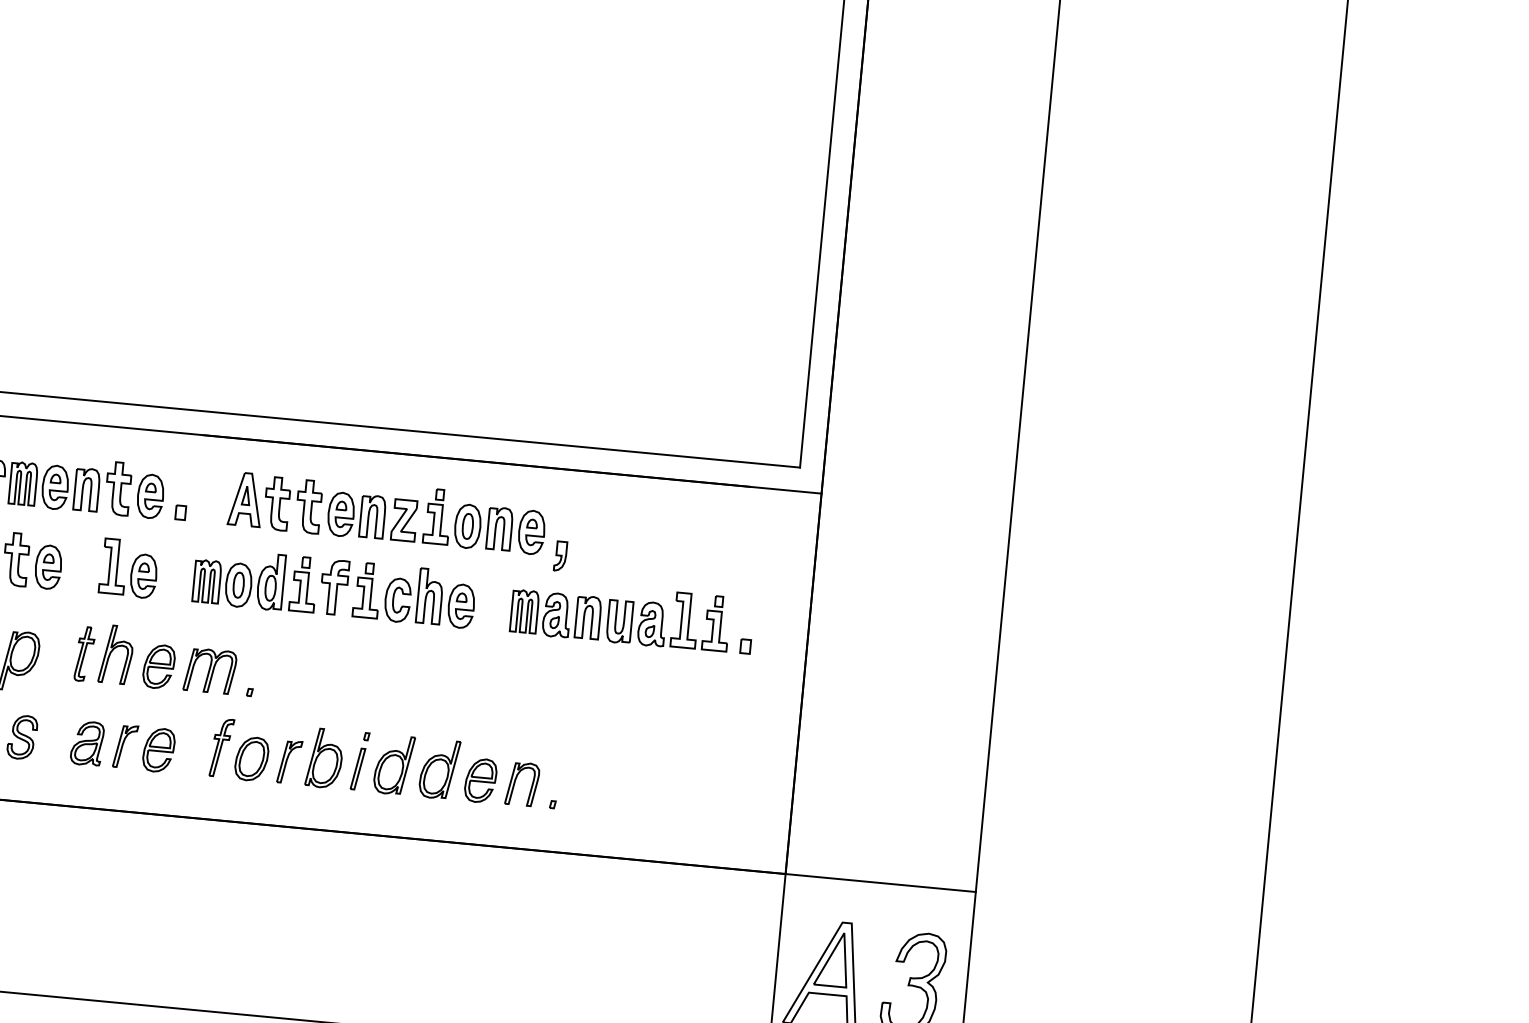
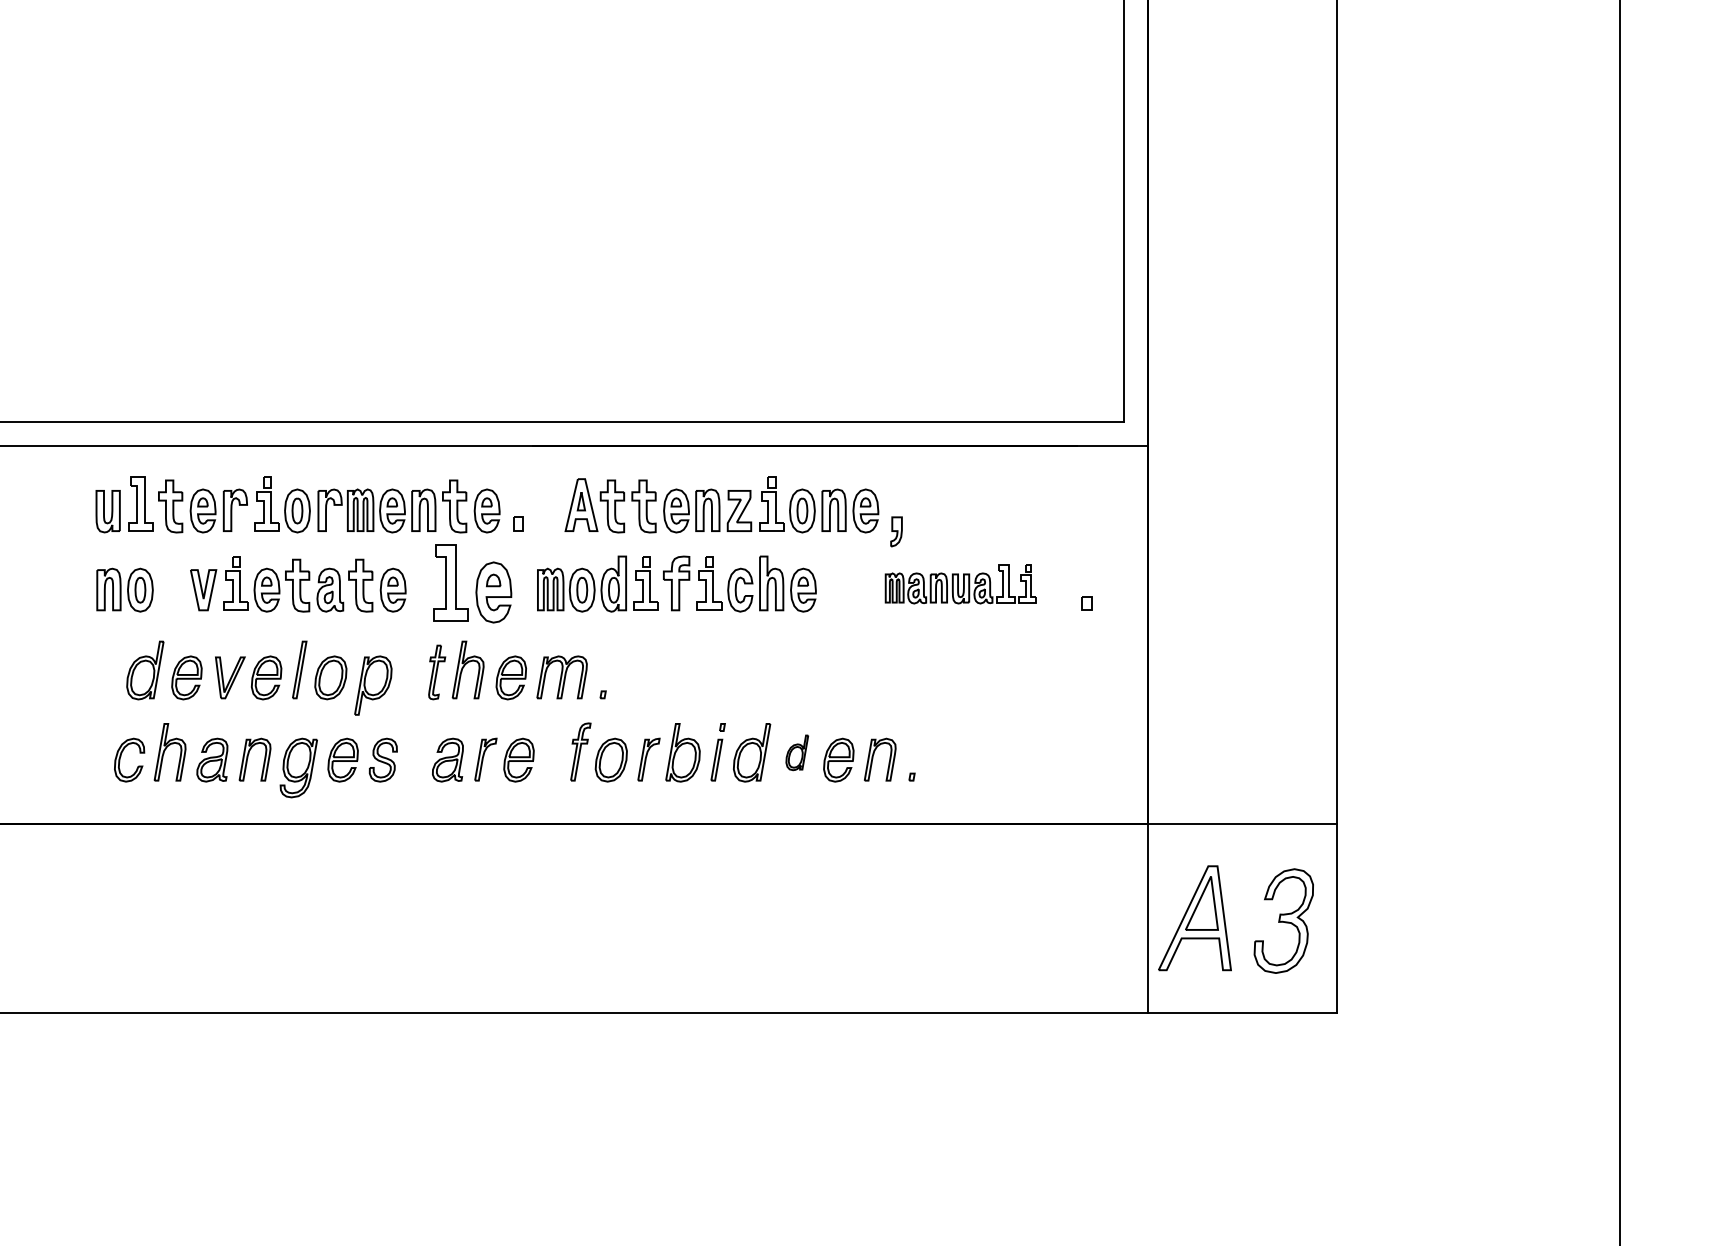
part: (128, 569) -> (472, 584), size x1.4
part: (619, 615) -> (960, 584), size x0.7
part: (439, 769) -> (797, 752), size x0.6

